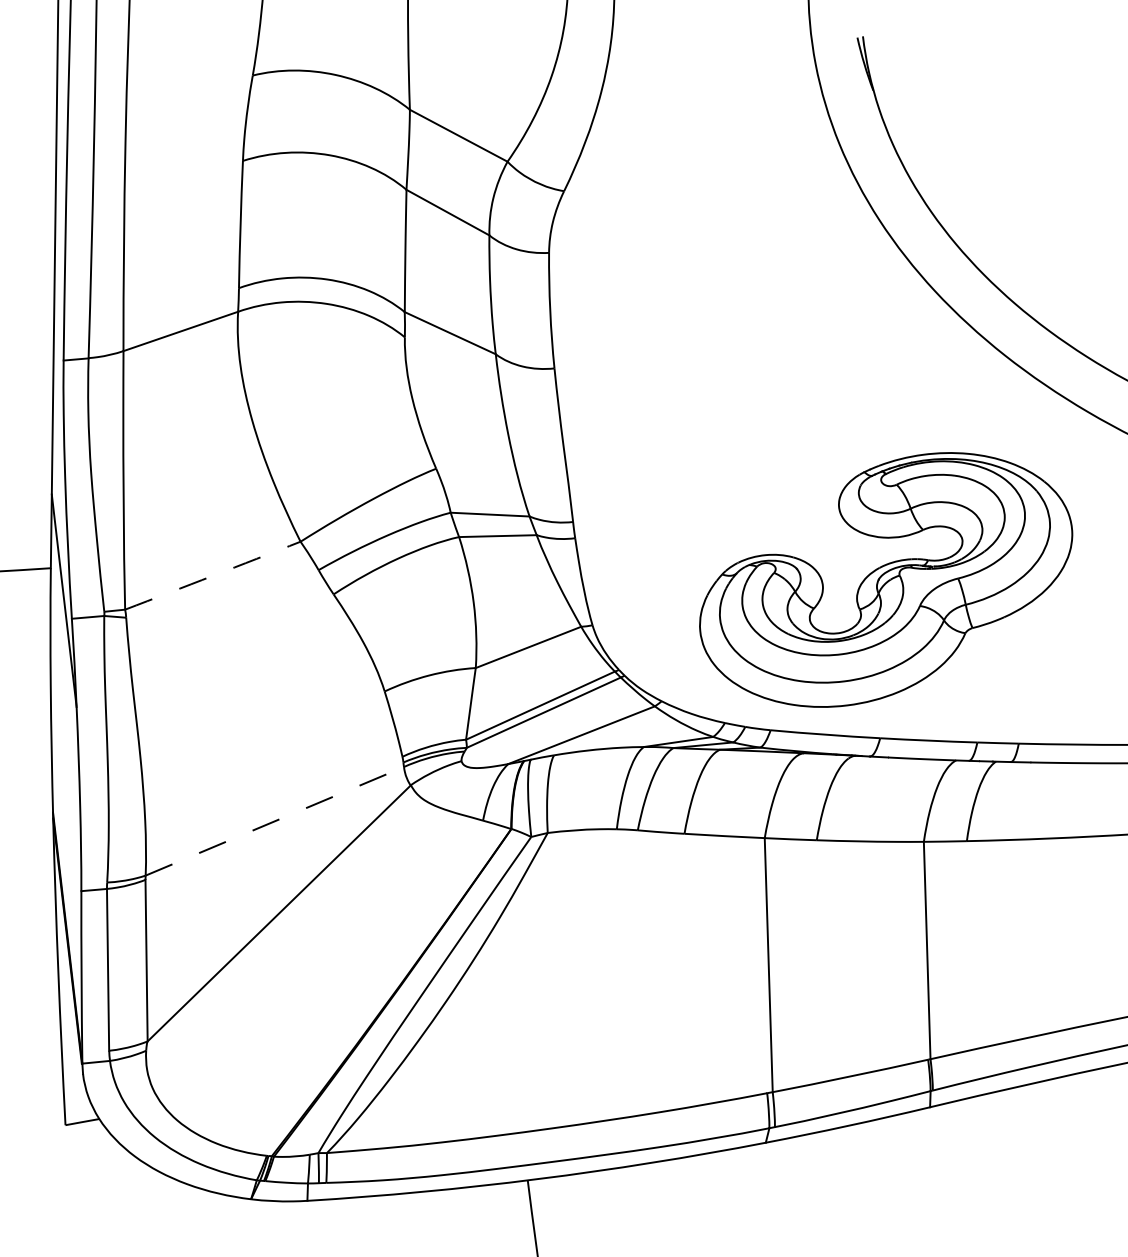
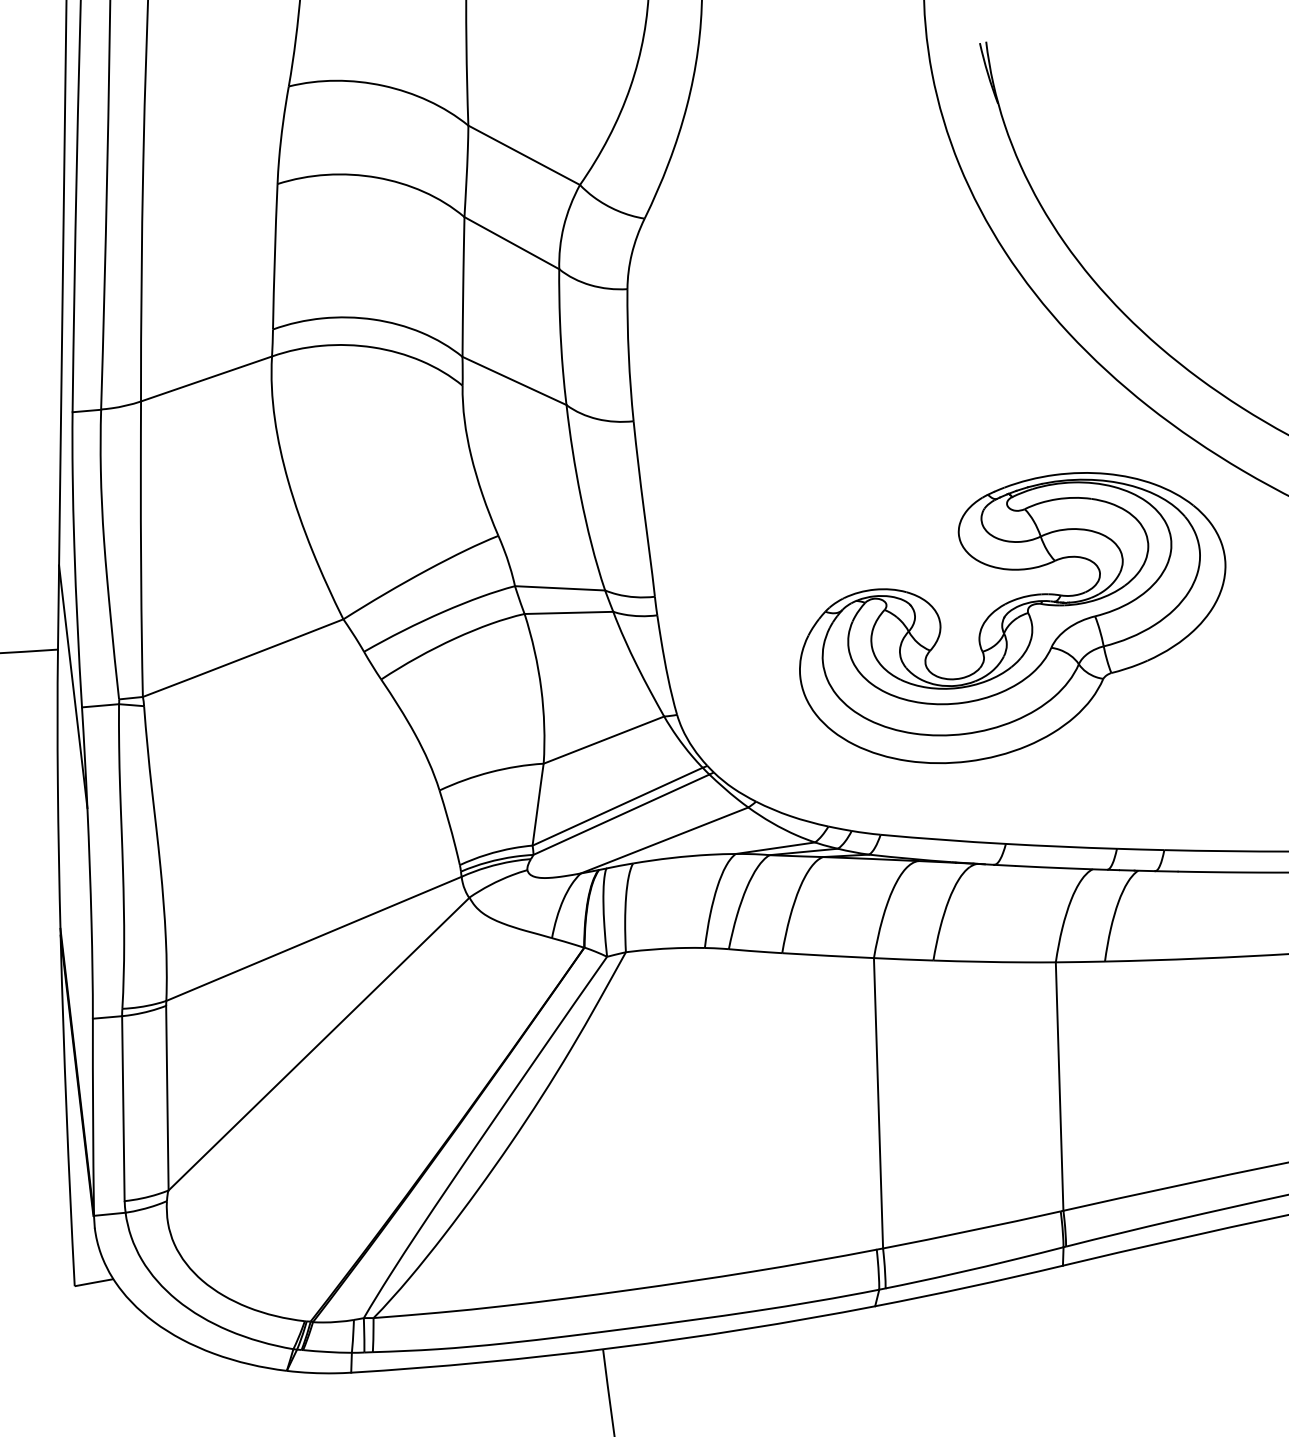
arc: (213, 576) -> (243, 658), dashed -> solid
part: (885, 580) -> (1012, 618), moved
line: (275, 820) -> (314, 938), dashed -> solid

